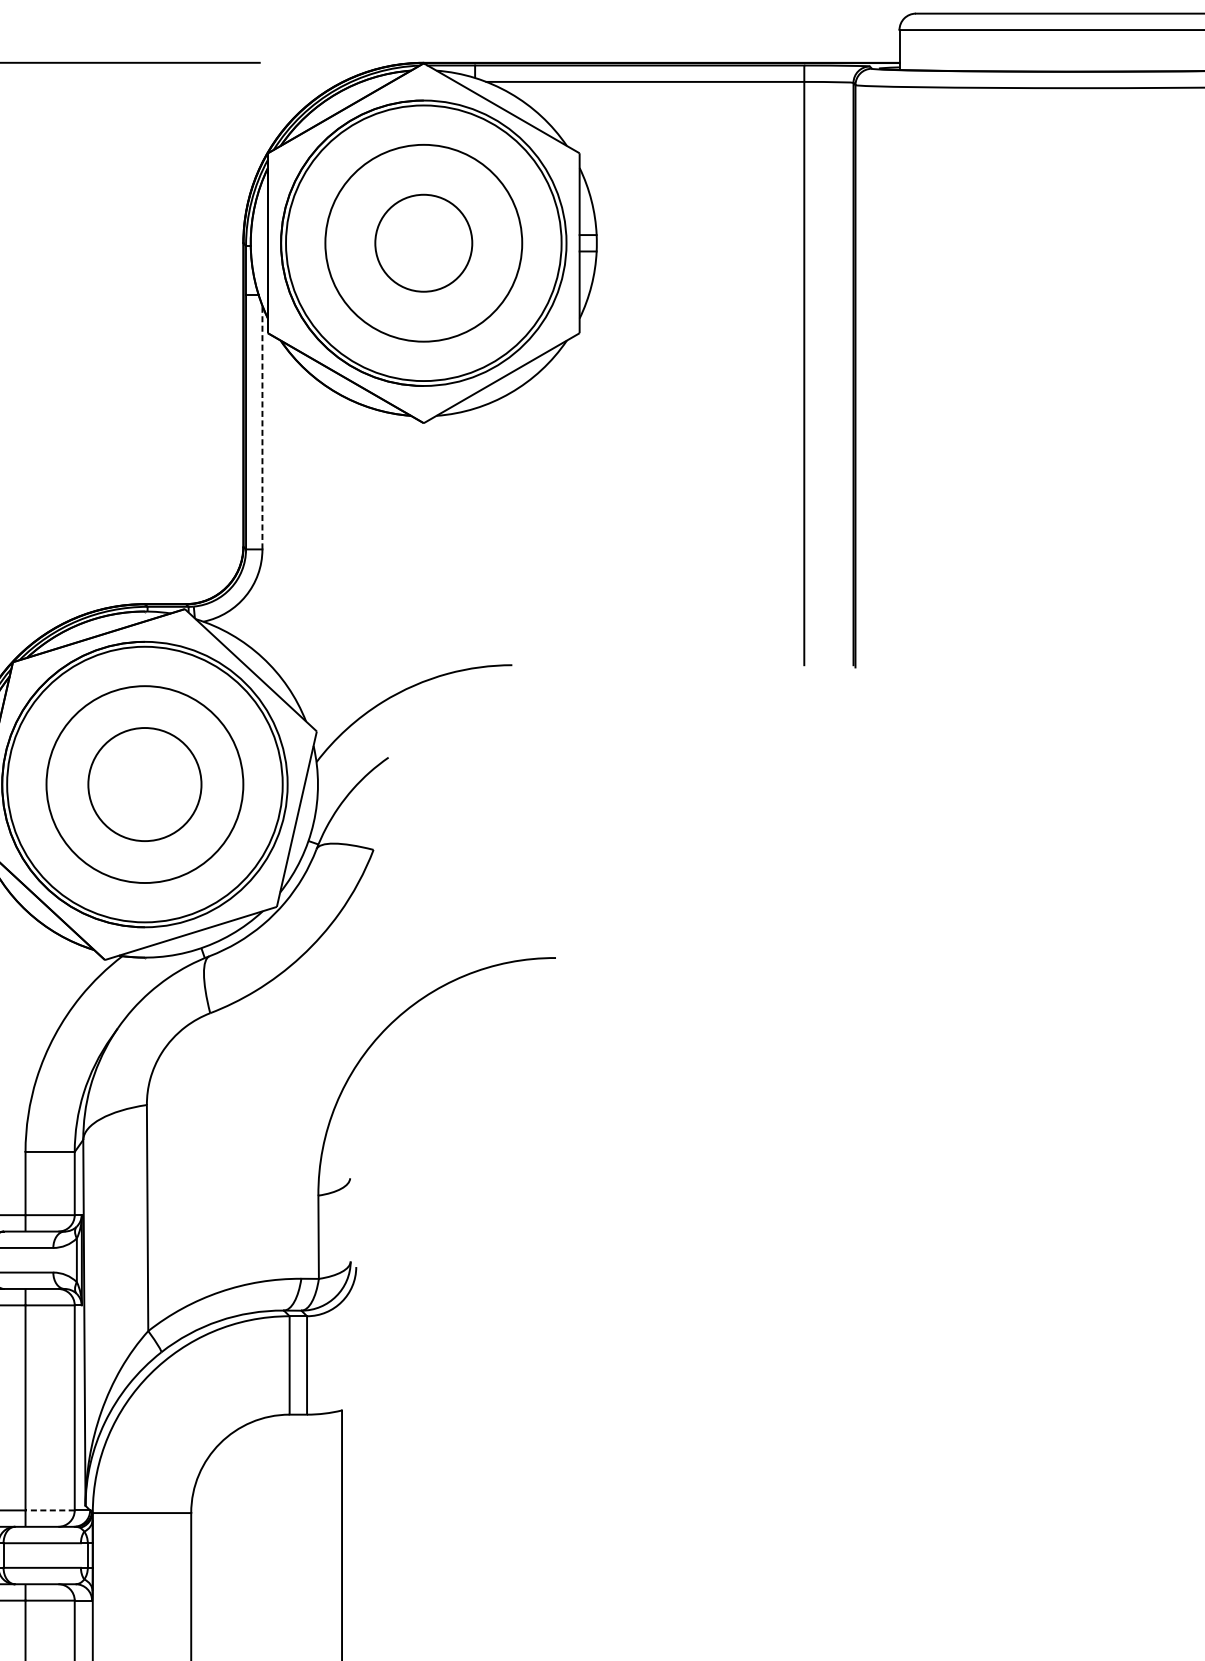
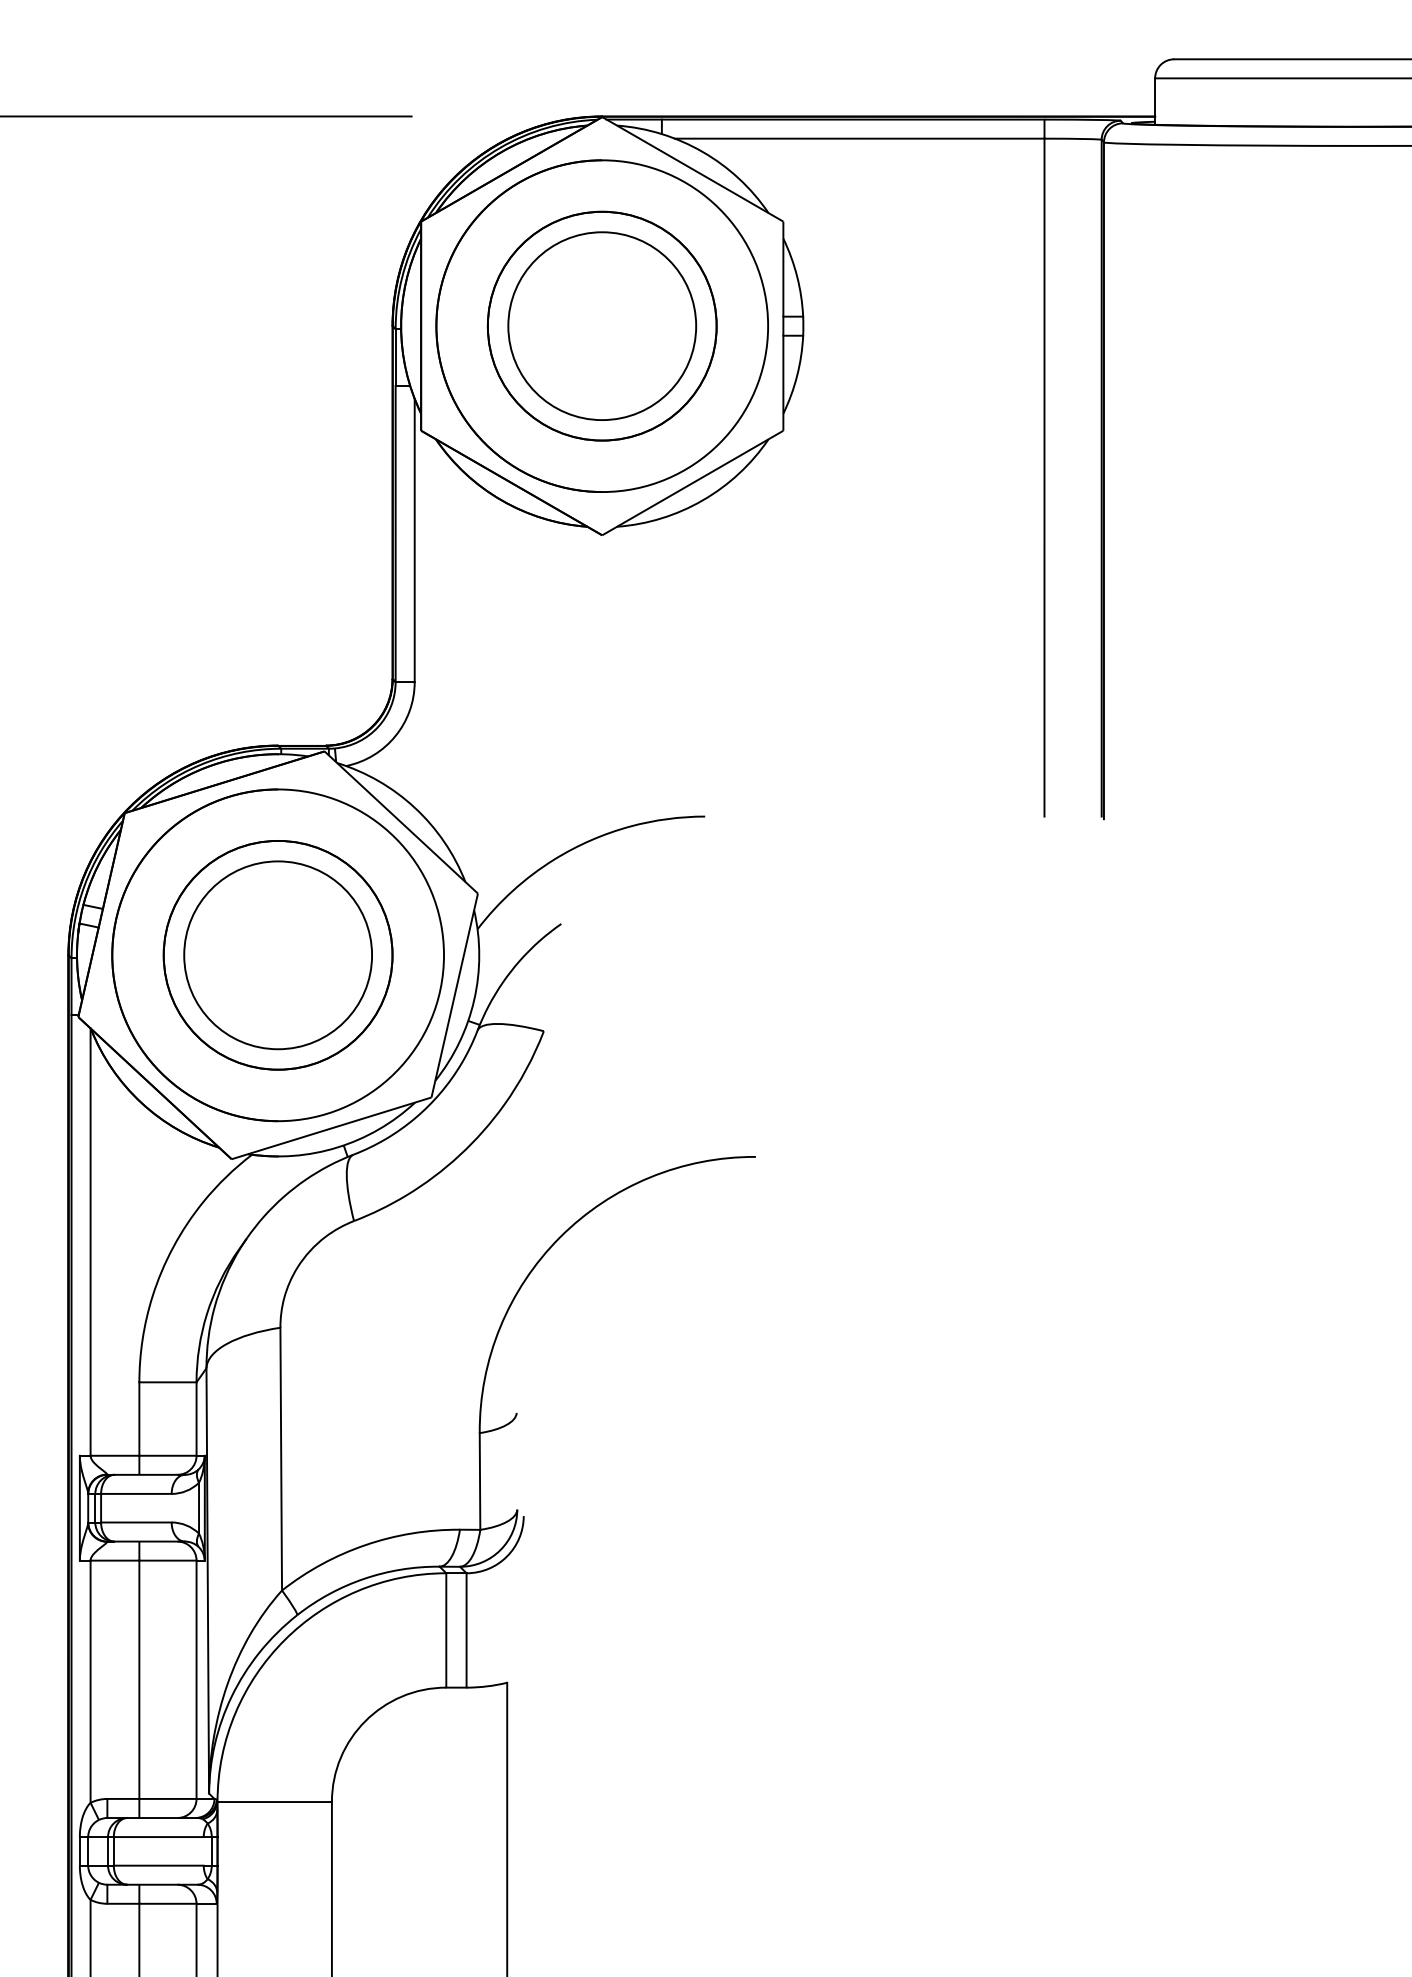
circle: (423, 242) -> (601, 325), size x0.71
circle: (424, 243) -> (602, 326), size x1.67
line: (262, 427) -> (414, 540), dashed -> solid
circle: (144, 783) -> (277, 954), size x0.71
circle: (145, 784) -> (278, 955), size x1.43
line: (49, 1510) -> (167, 1798), dashed -> solid

